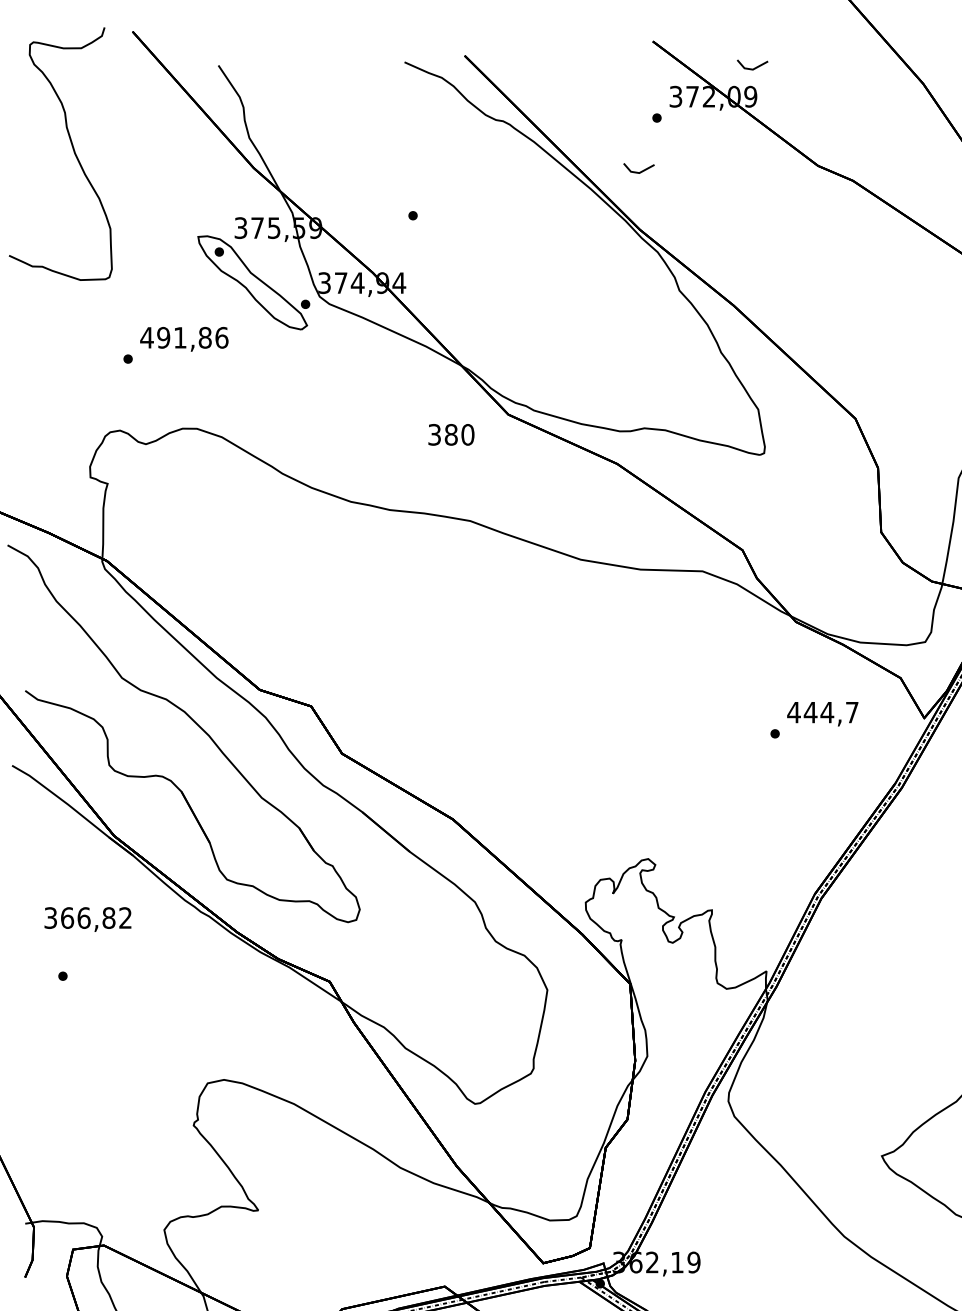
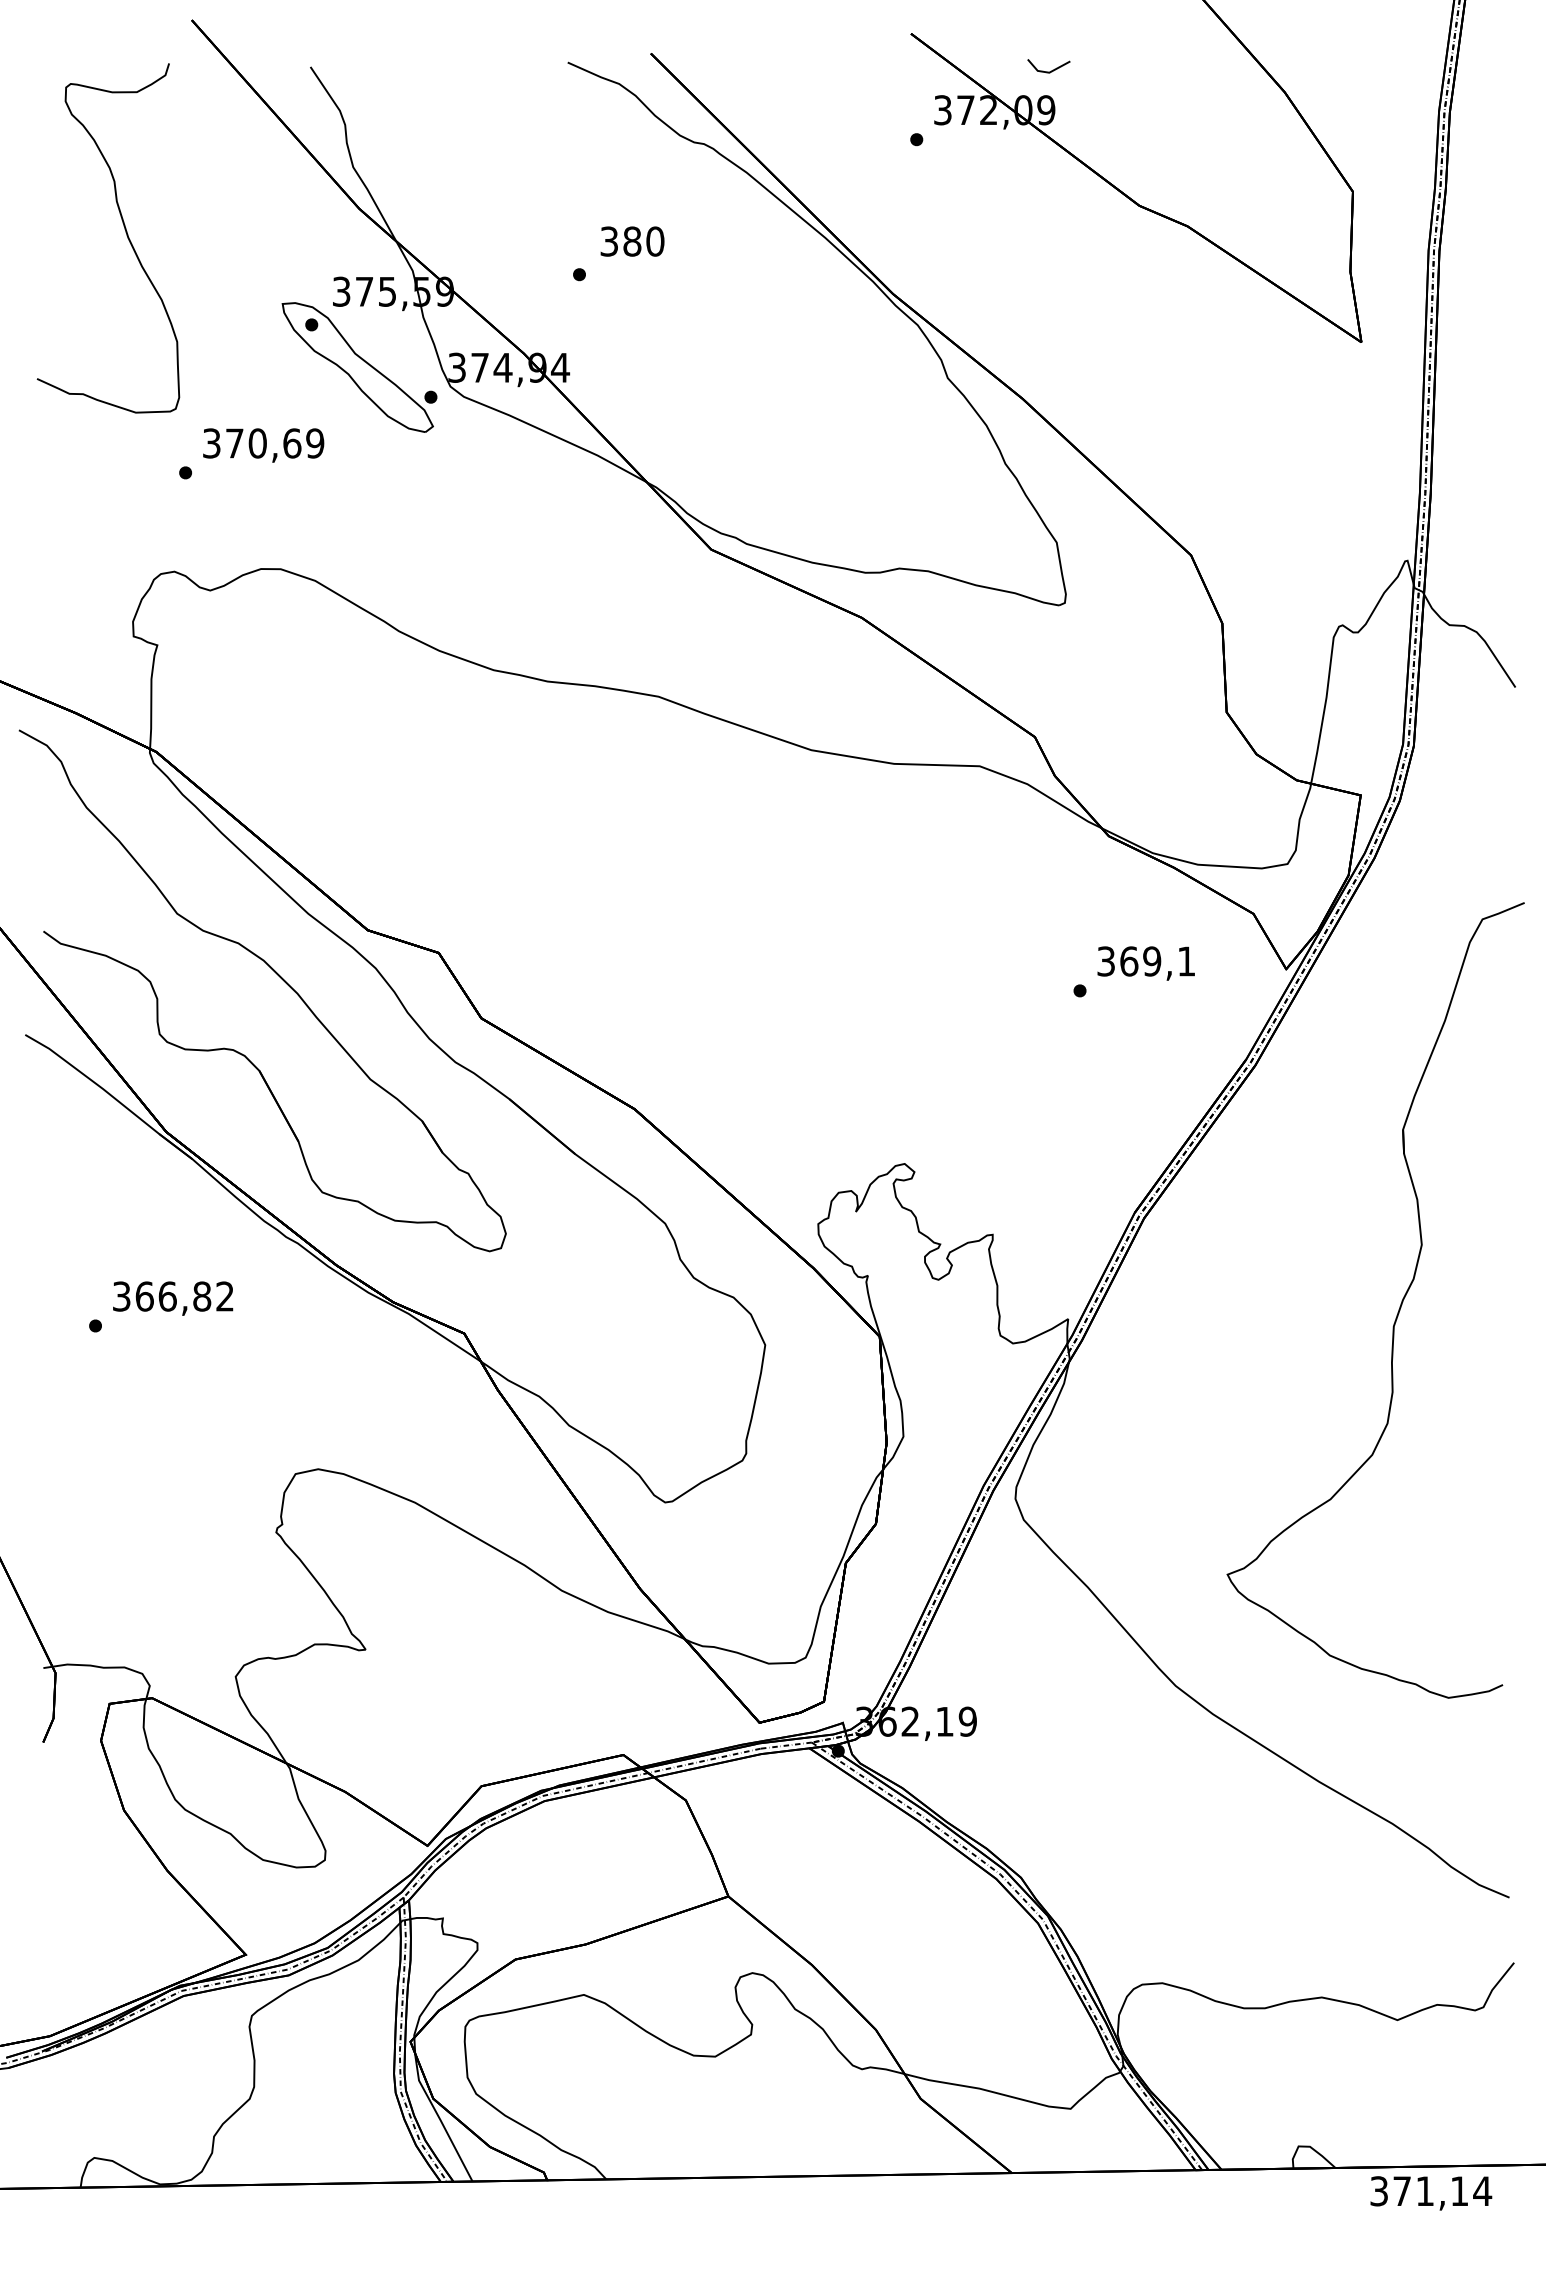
curve: (73, 149) -> (125, 232), moved
line: (640, 171) -> (894, 213), removed
text: (184, 337) -> (263, 443), 491,86 -> 370,69
text: (451, 434) -> (632, 241), moved
text: (822, 712) -> (1145, 961), 444,7 -> 369,1
text: (88, 919) -> (173, 1298), moved

